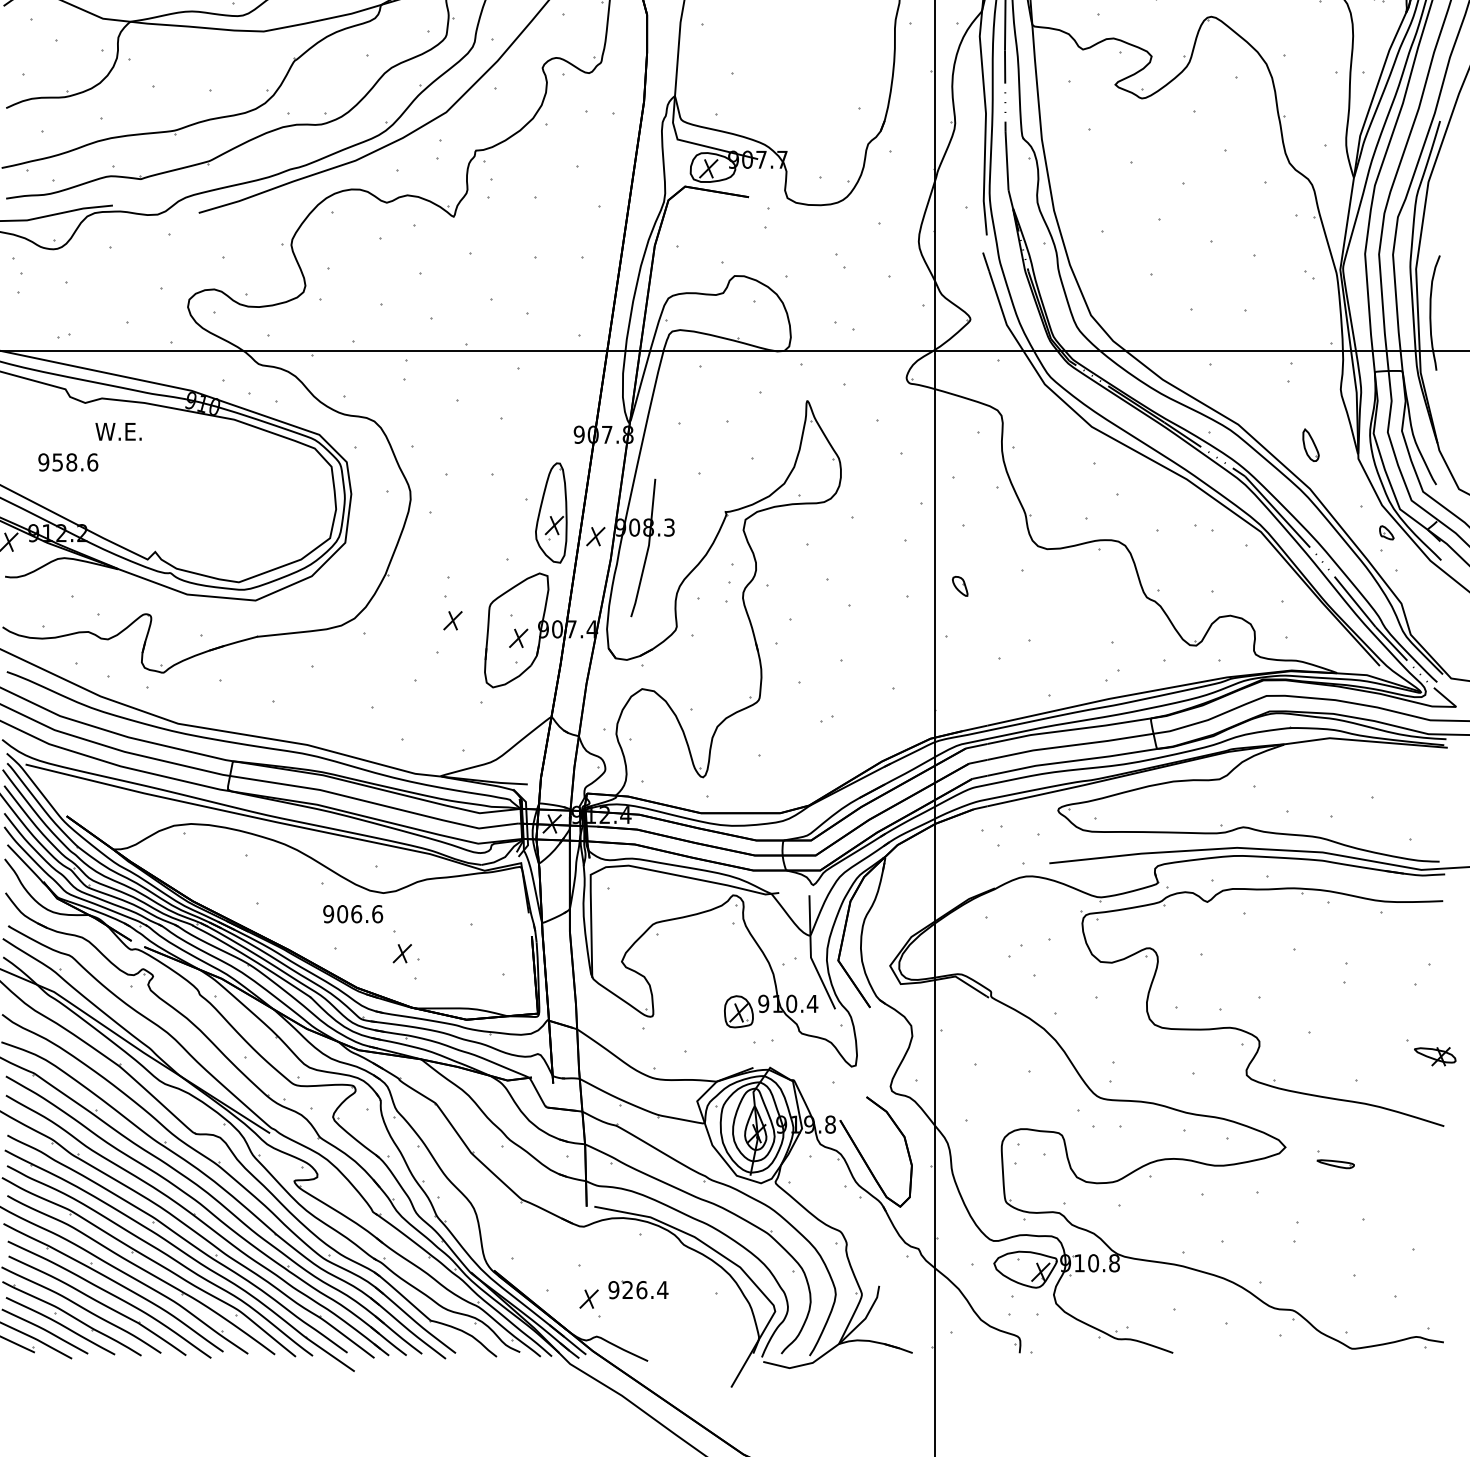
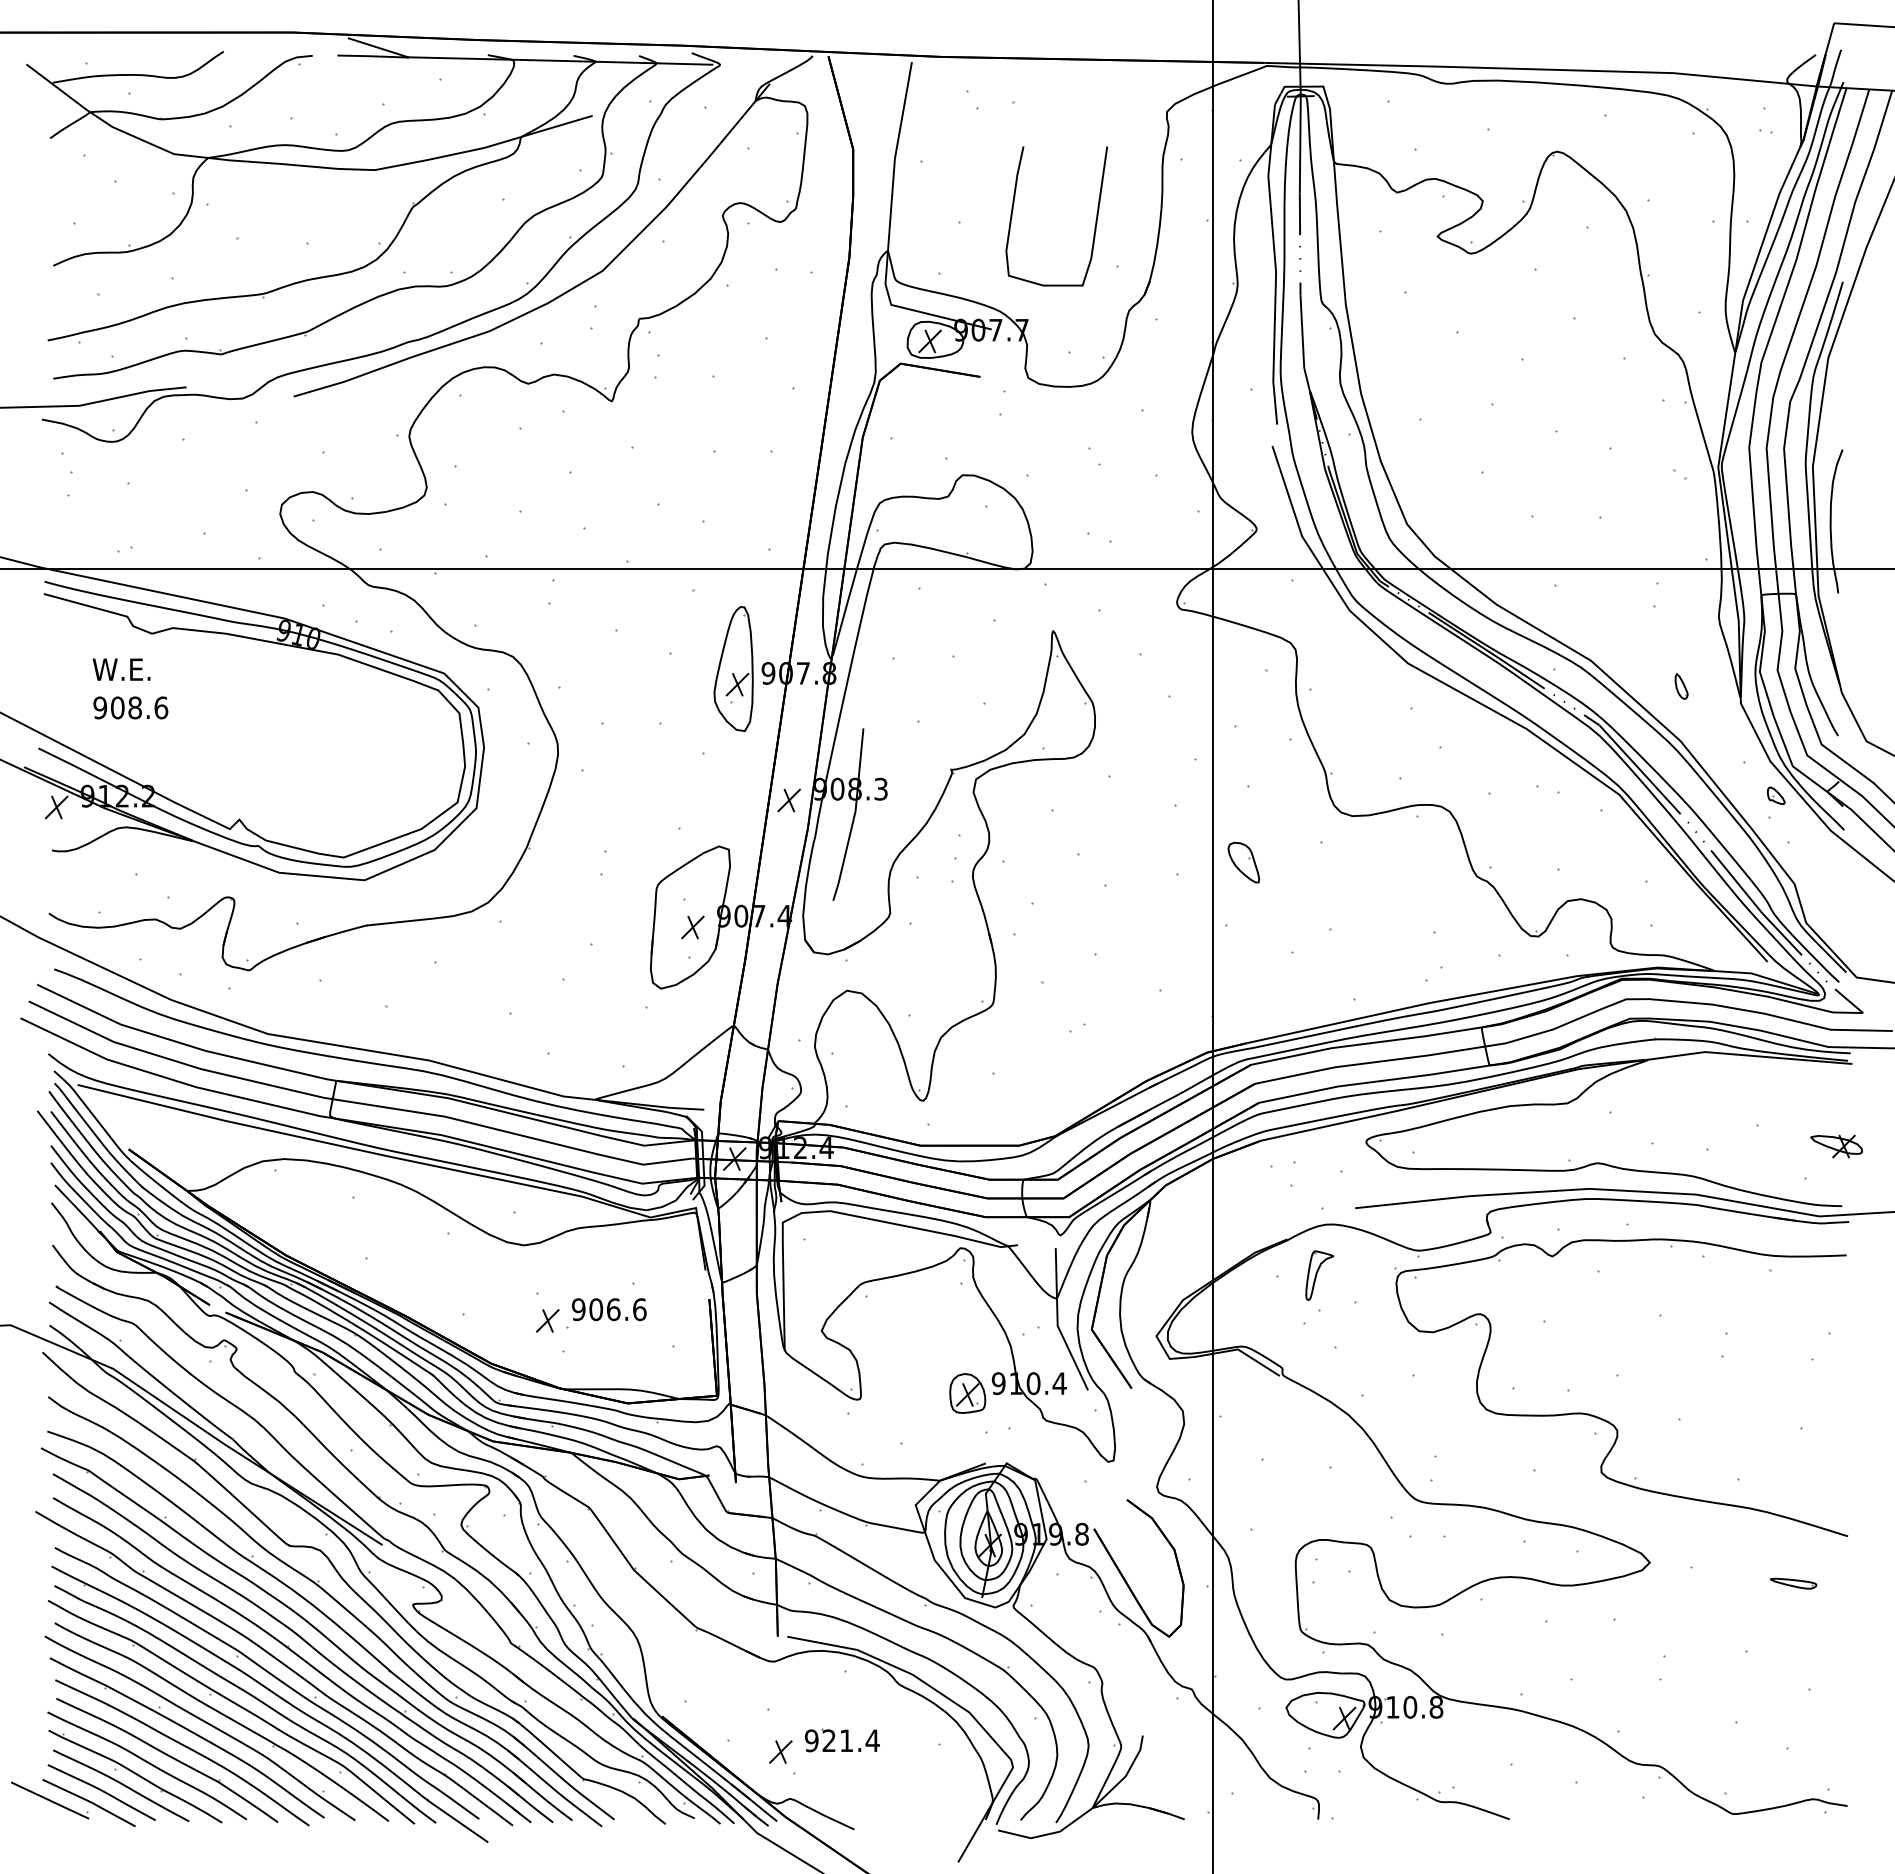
curve: (841, 71) -> (1095, 220), added
text: (118, 431) -> (121, 669), moved
part: (1310, 445) -> (1681, 686), size x0.62
text: (57, 462) -> (117, 707), 958.6 -> 908.6
part: (551, 512) -> (733, 668), moved
part: (959, 586) -> (1243, 862), size x1.67
part: (452, 620) -> (610, 905), removed
text: (353, 914) -> (609, 1309), moved
part: (1020, 917) -> (1319, 1275), added
part: (1435, 1056) -> (1836, 1146), moved
part: (1335, 1164) -> (1793, 1583), moved
text: (641, 1289) -> (846, 1740), 926.4 -> 921.4

